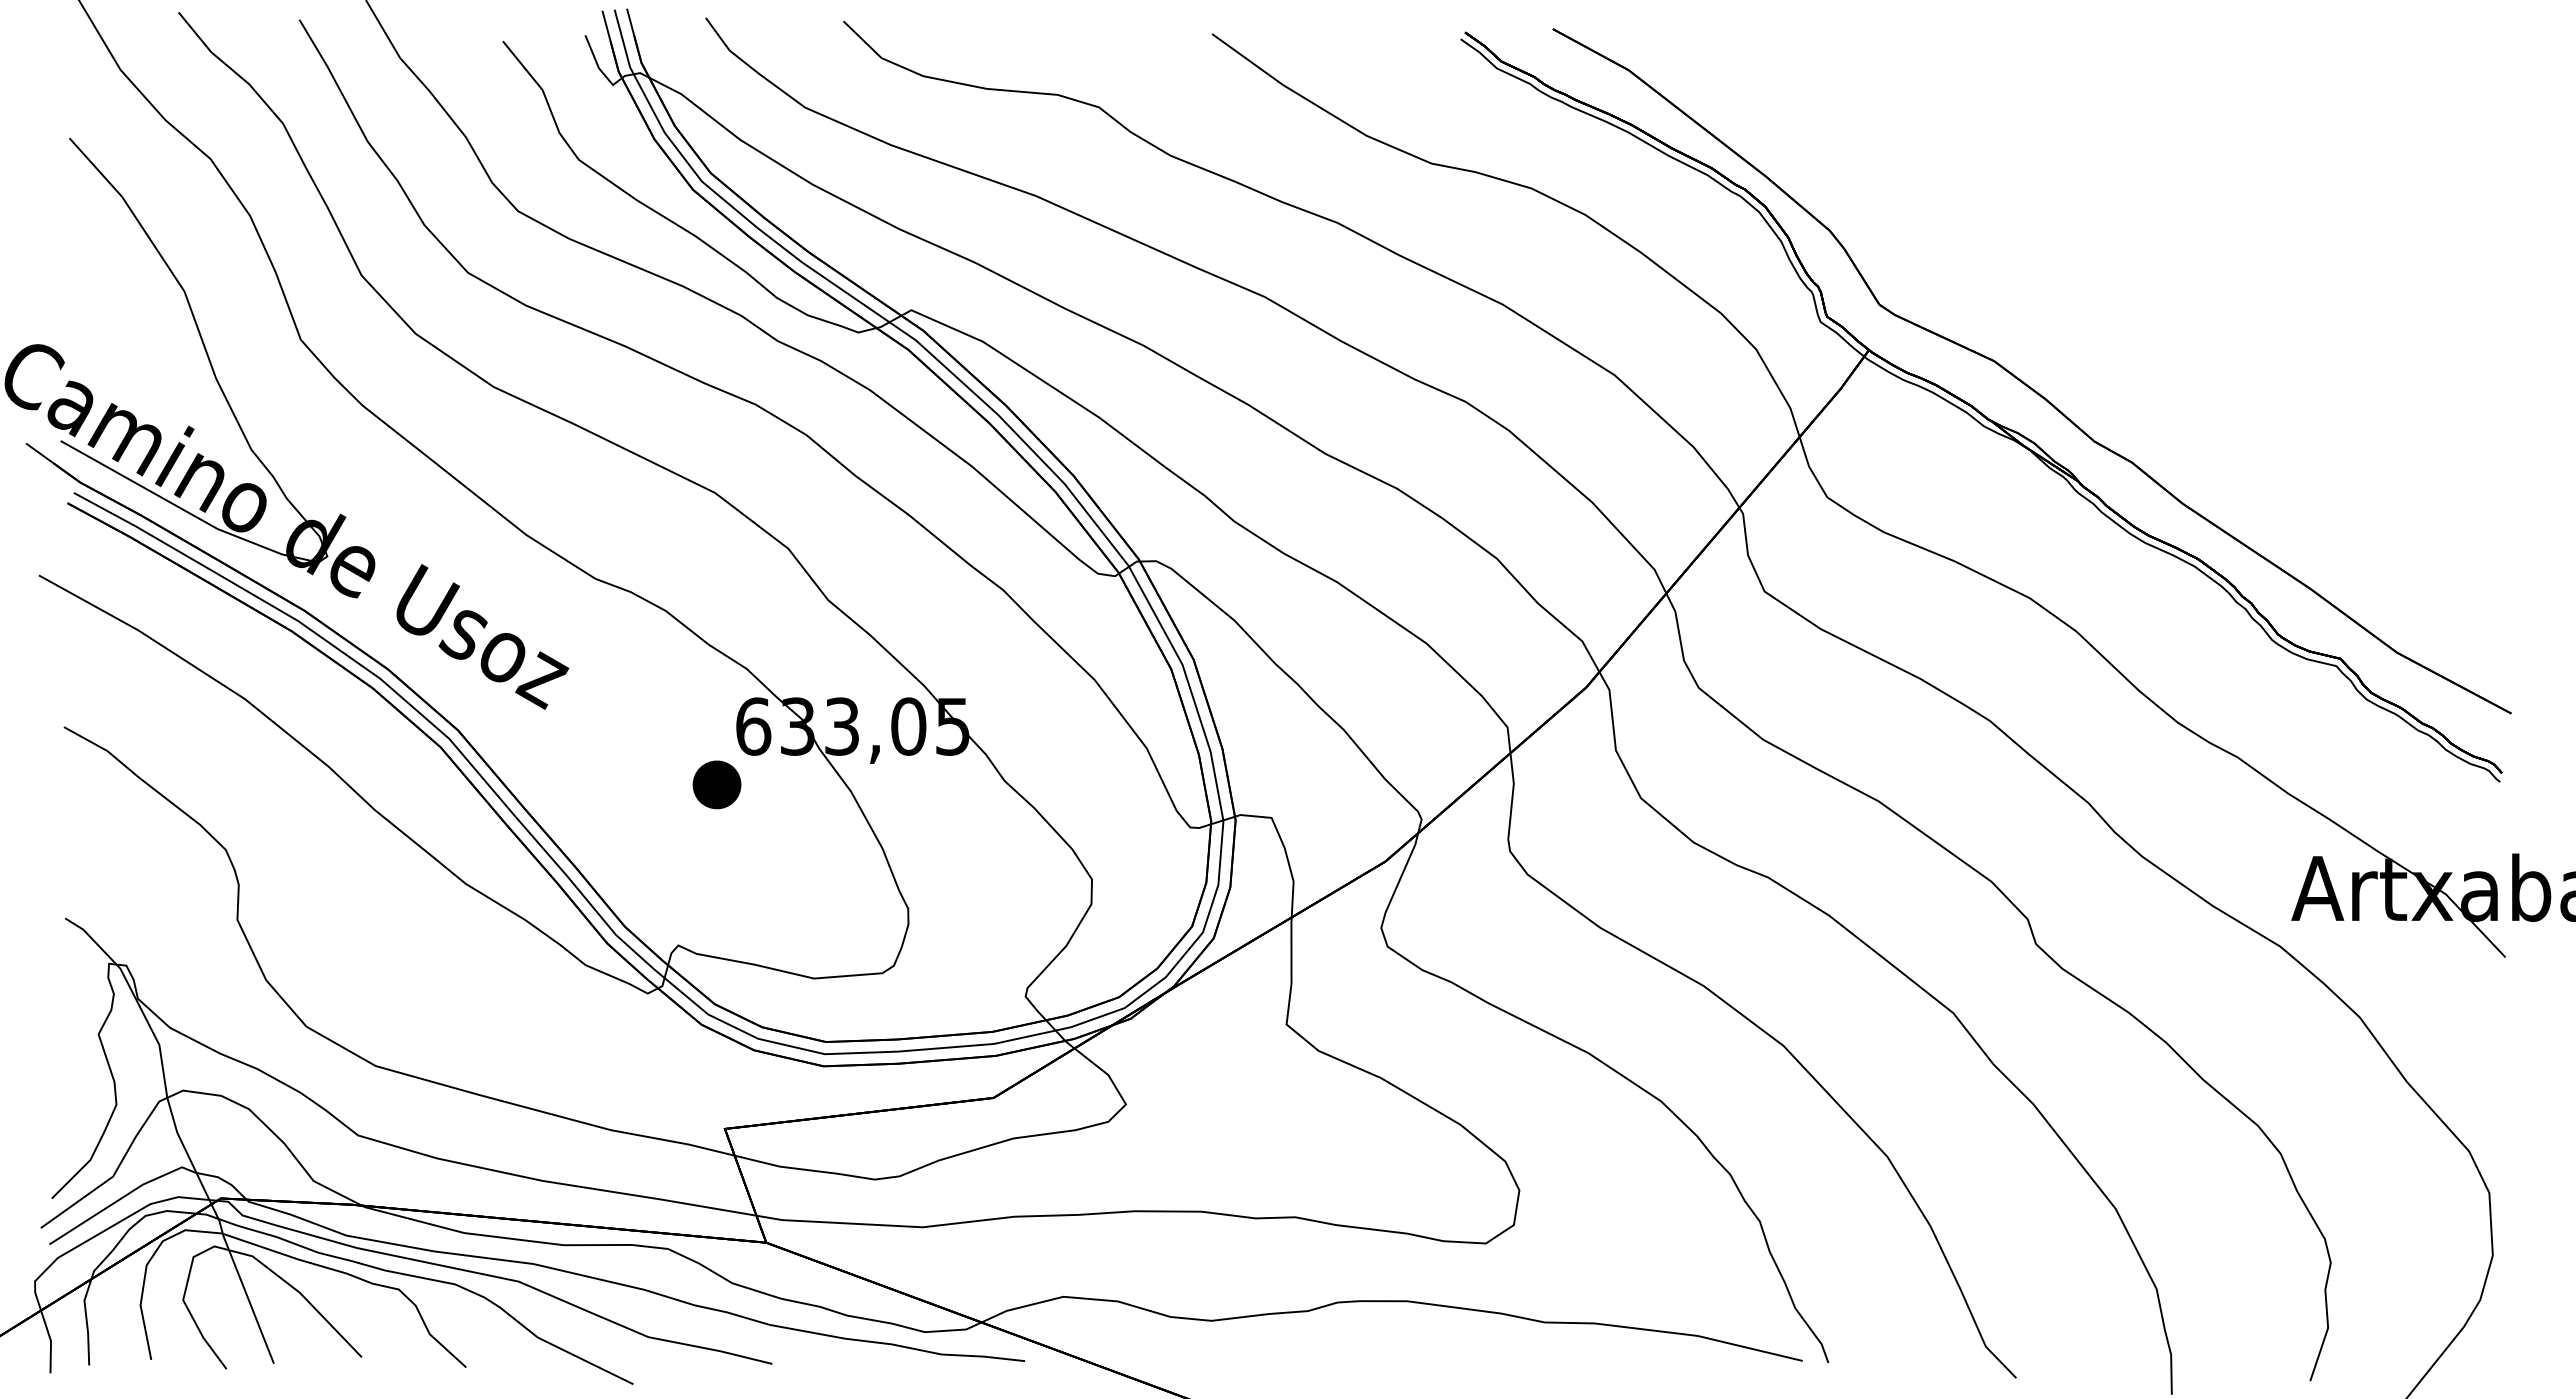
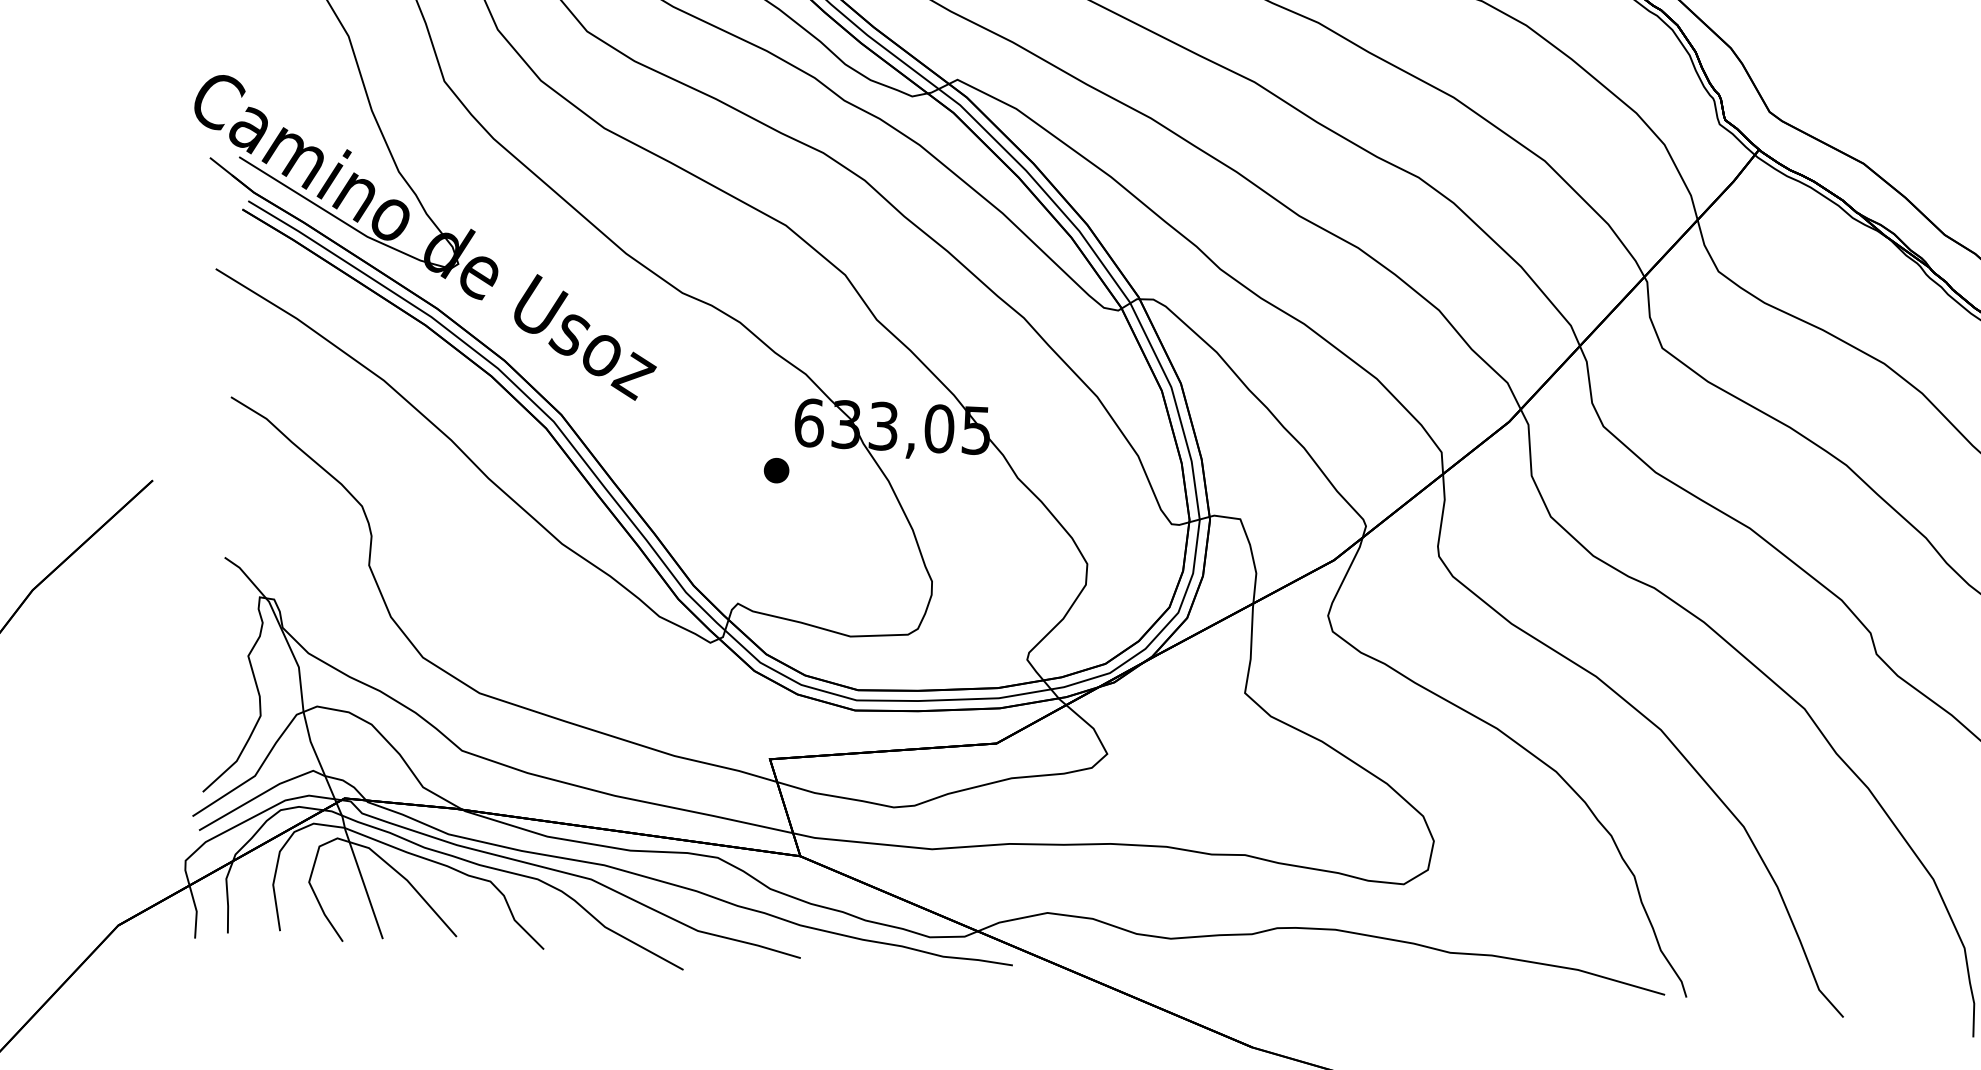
part: (717, 785) -> (776, 470), size x0.62

